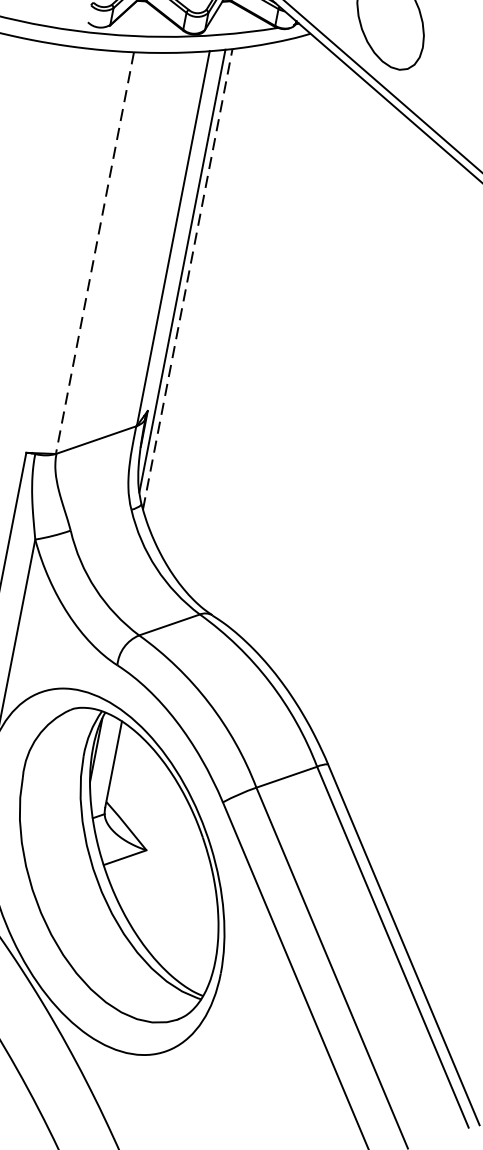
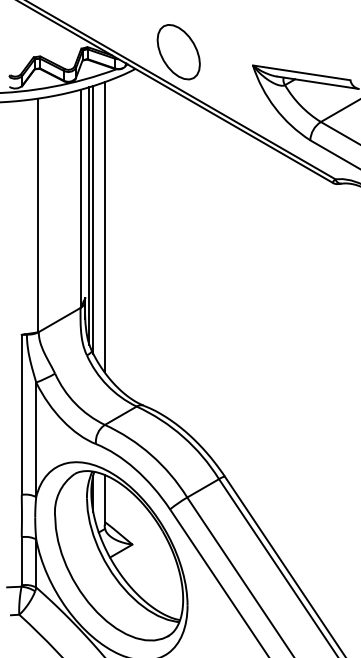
line: (94, 253) -> (38, 215), dashed -> solid
line: (188, 278) -> (93, 219), dashed -> solid
line: (204, 295) -> (104, 227), added

